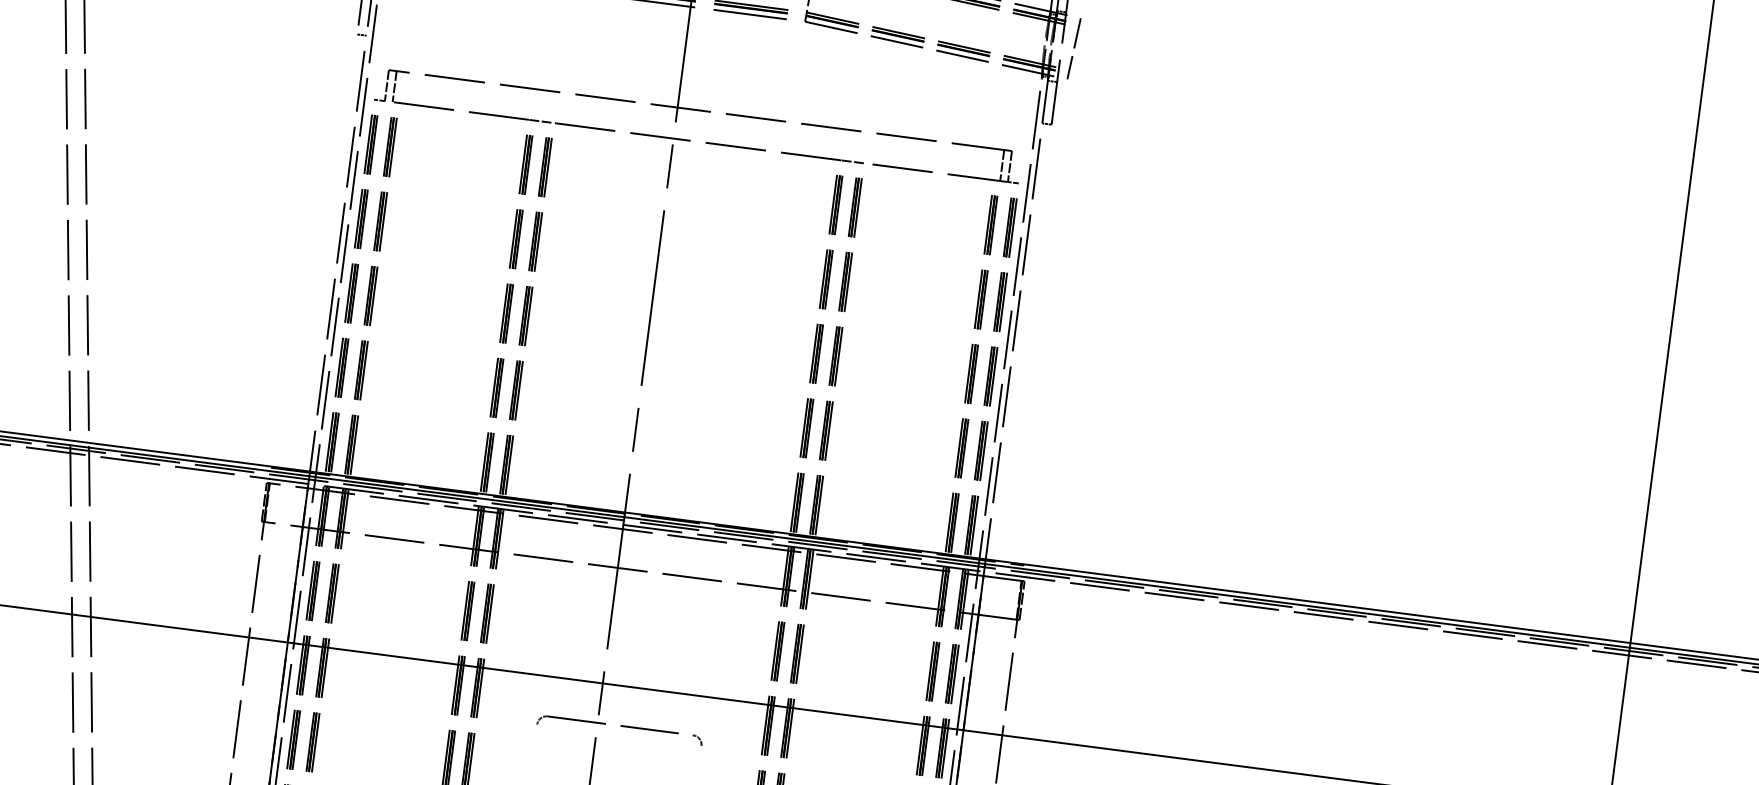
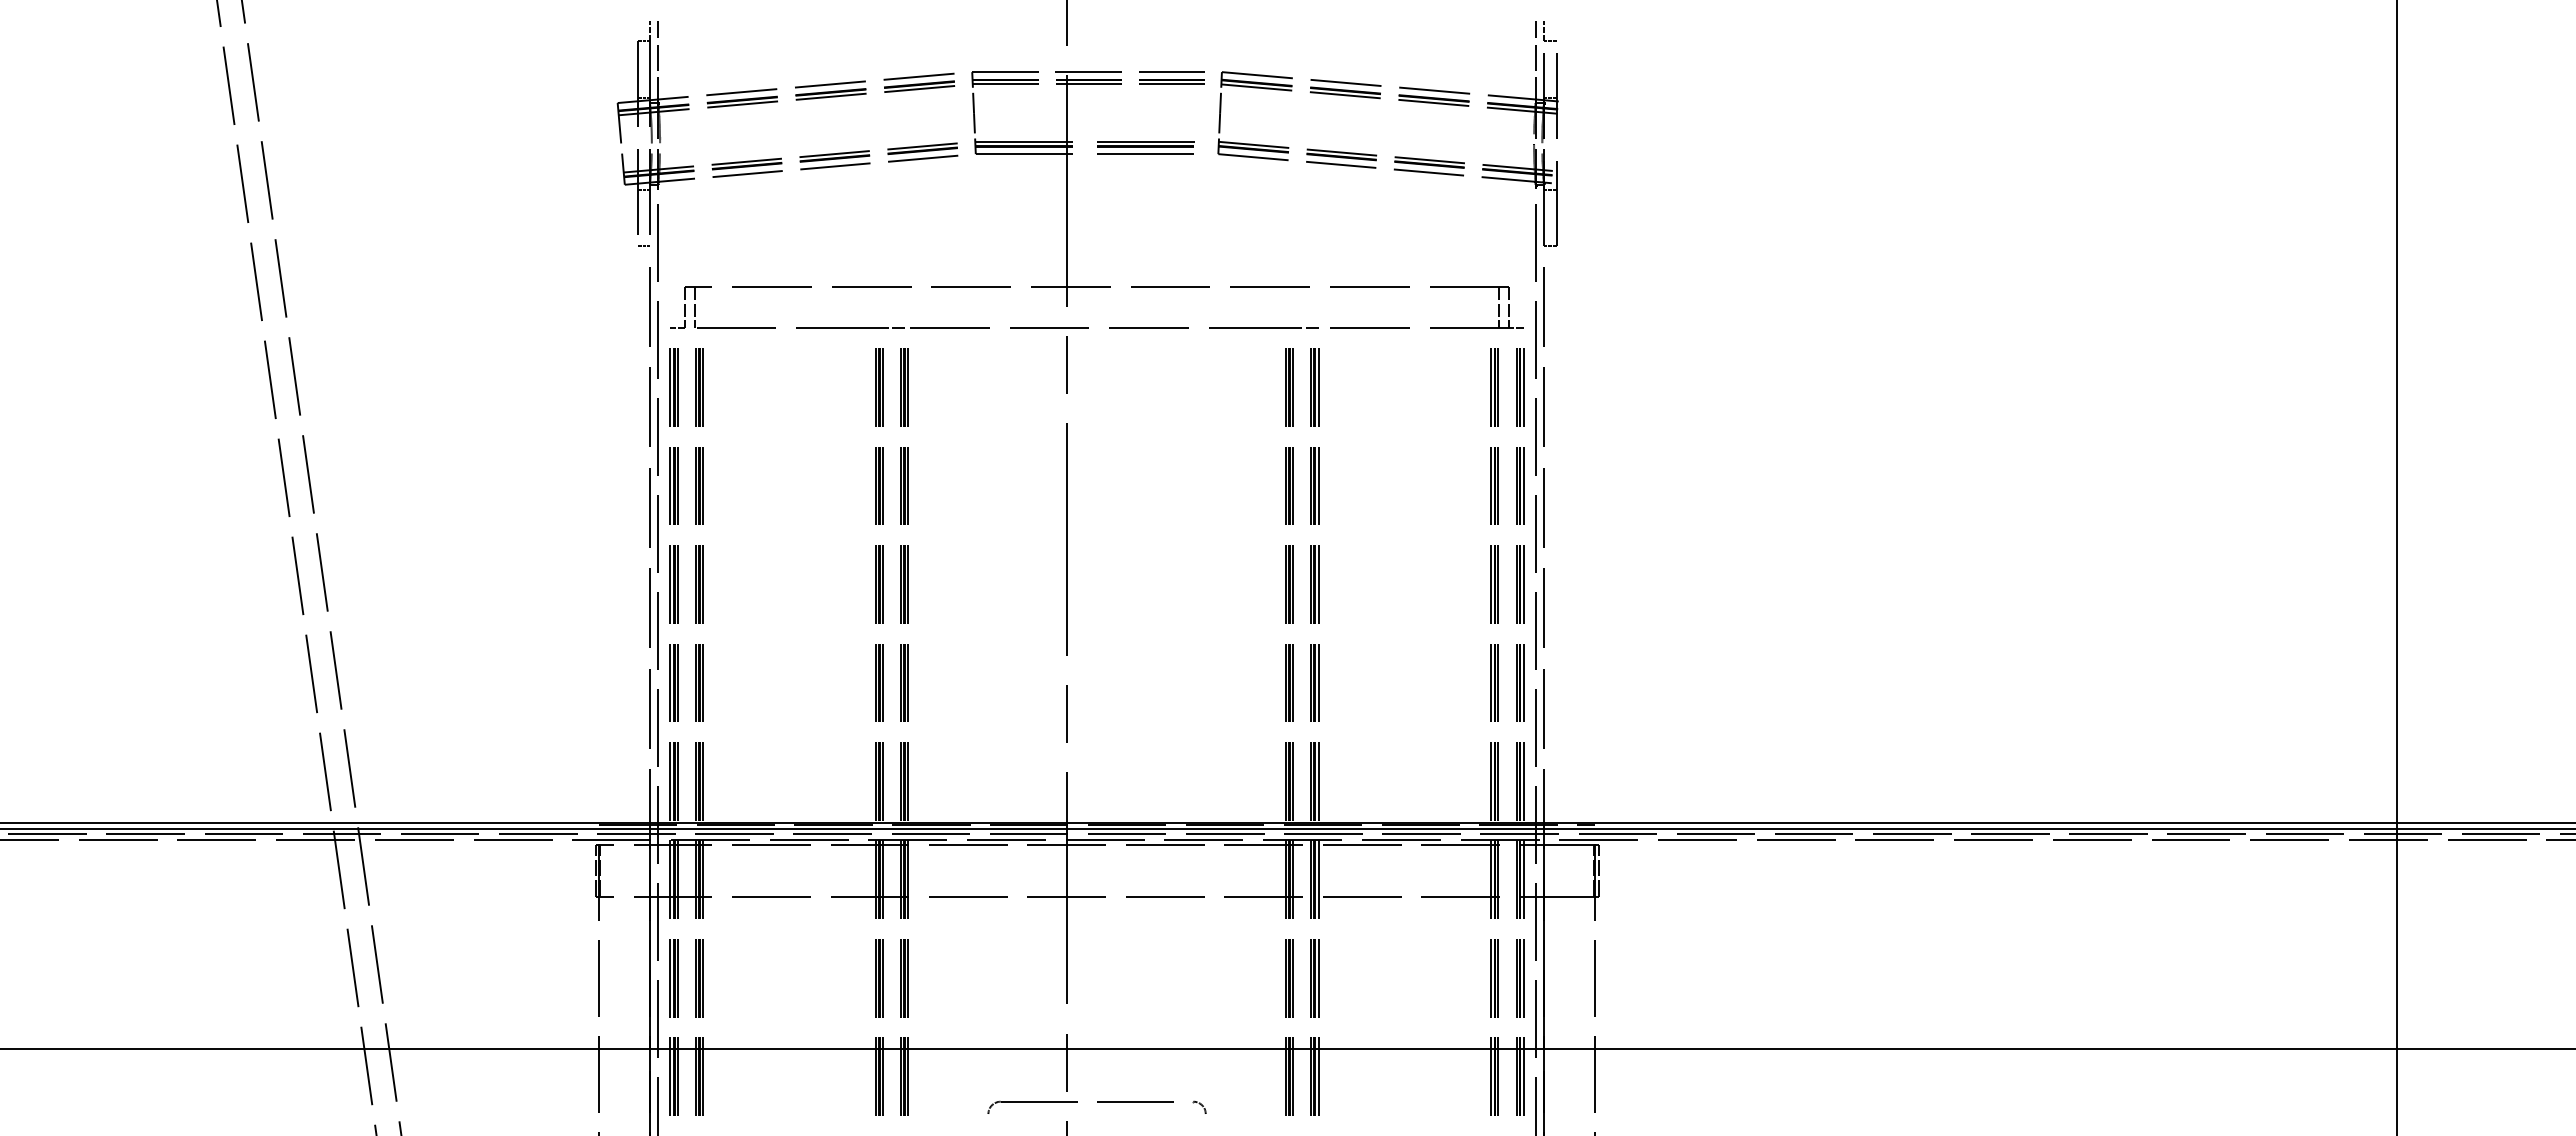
line: (1073, 48) -> (1572, 143), removed

